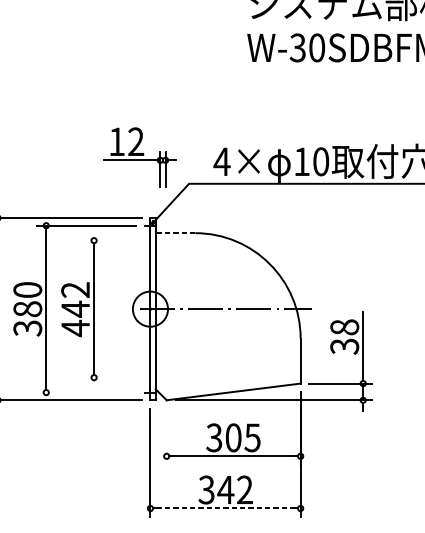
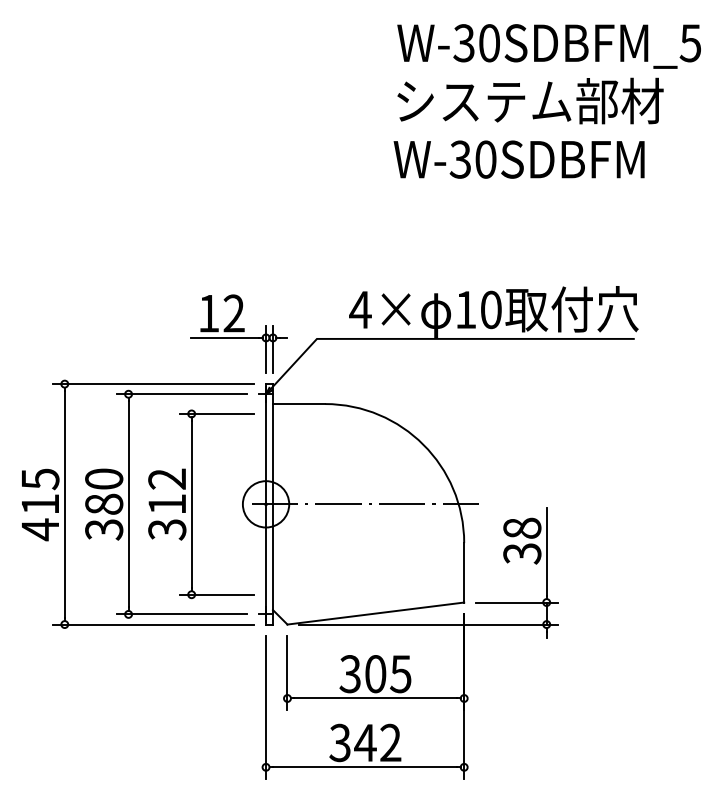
part: (139, 156) -> (238, 333), moved
line: (175, 233) -> (298, 404), dashed -> solid
line: (113, 240) -> (217, 413), added
text: (75, 319) -> (167, 517), 442 -> 312
line: (113, 377) -> (217, 594), added
line: (86, 392) -> (181, 614), added
line: (166, 437) -> (287, 673), added
line: (225, 508) -> (364, 767), dashed -> solid

